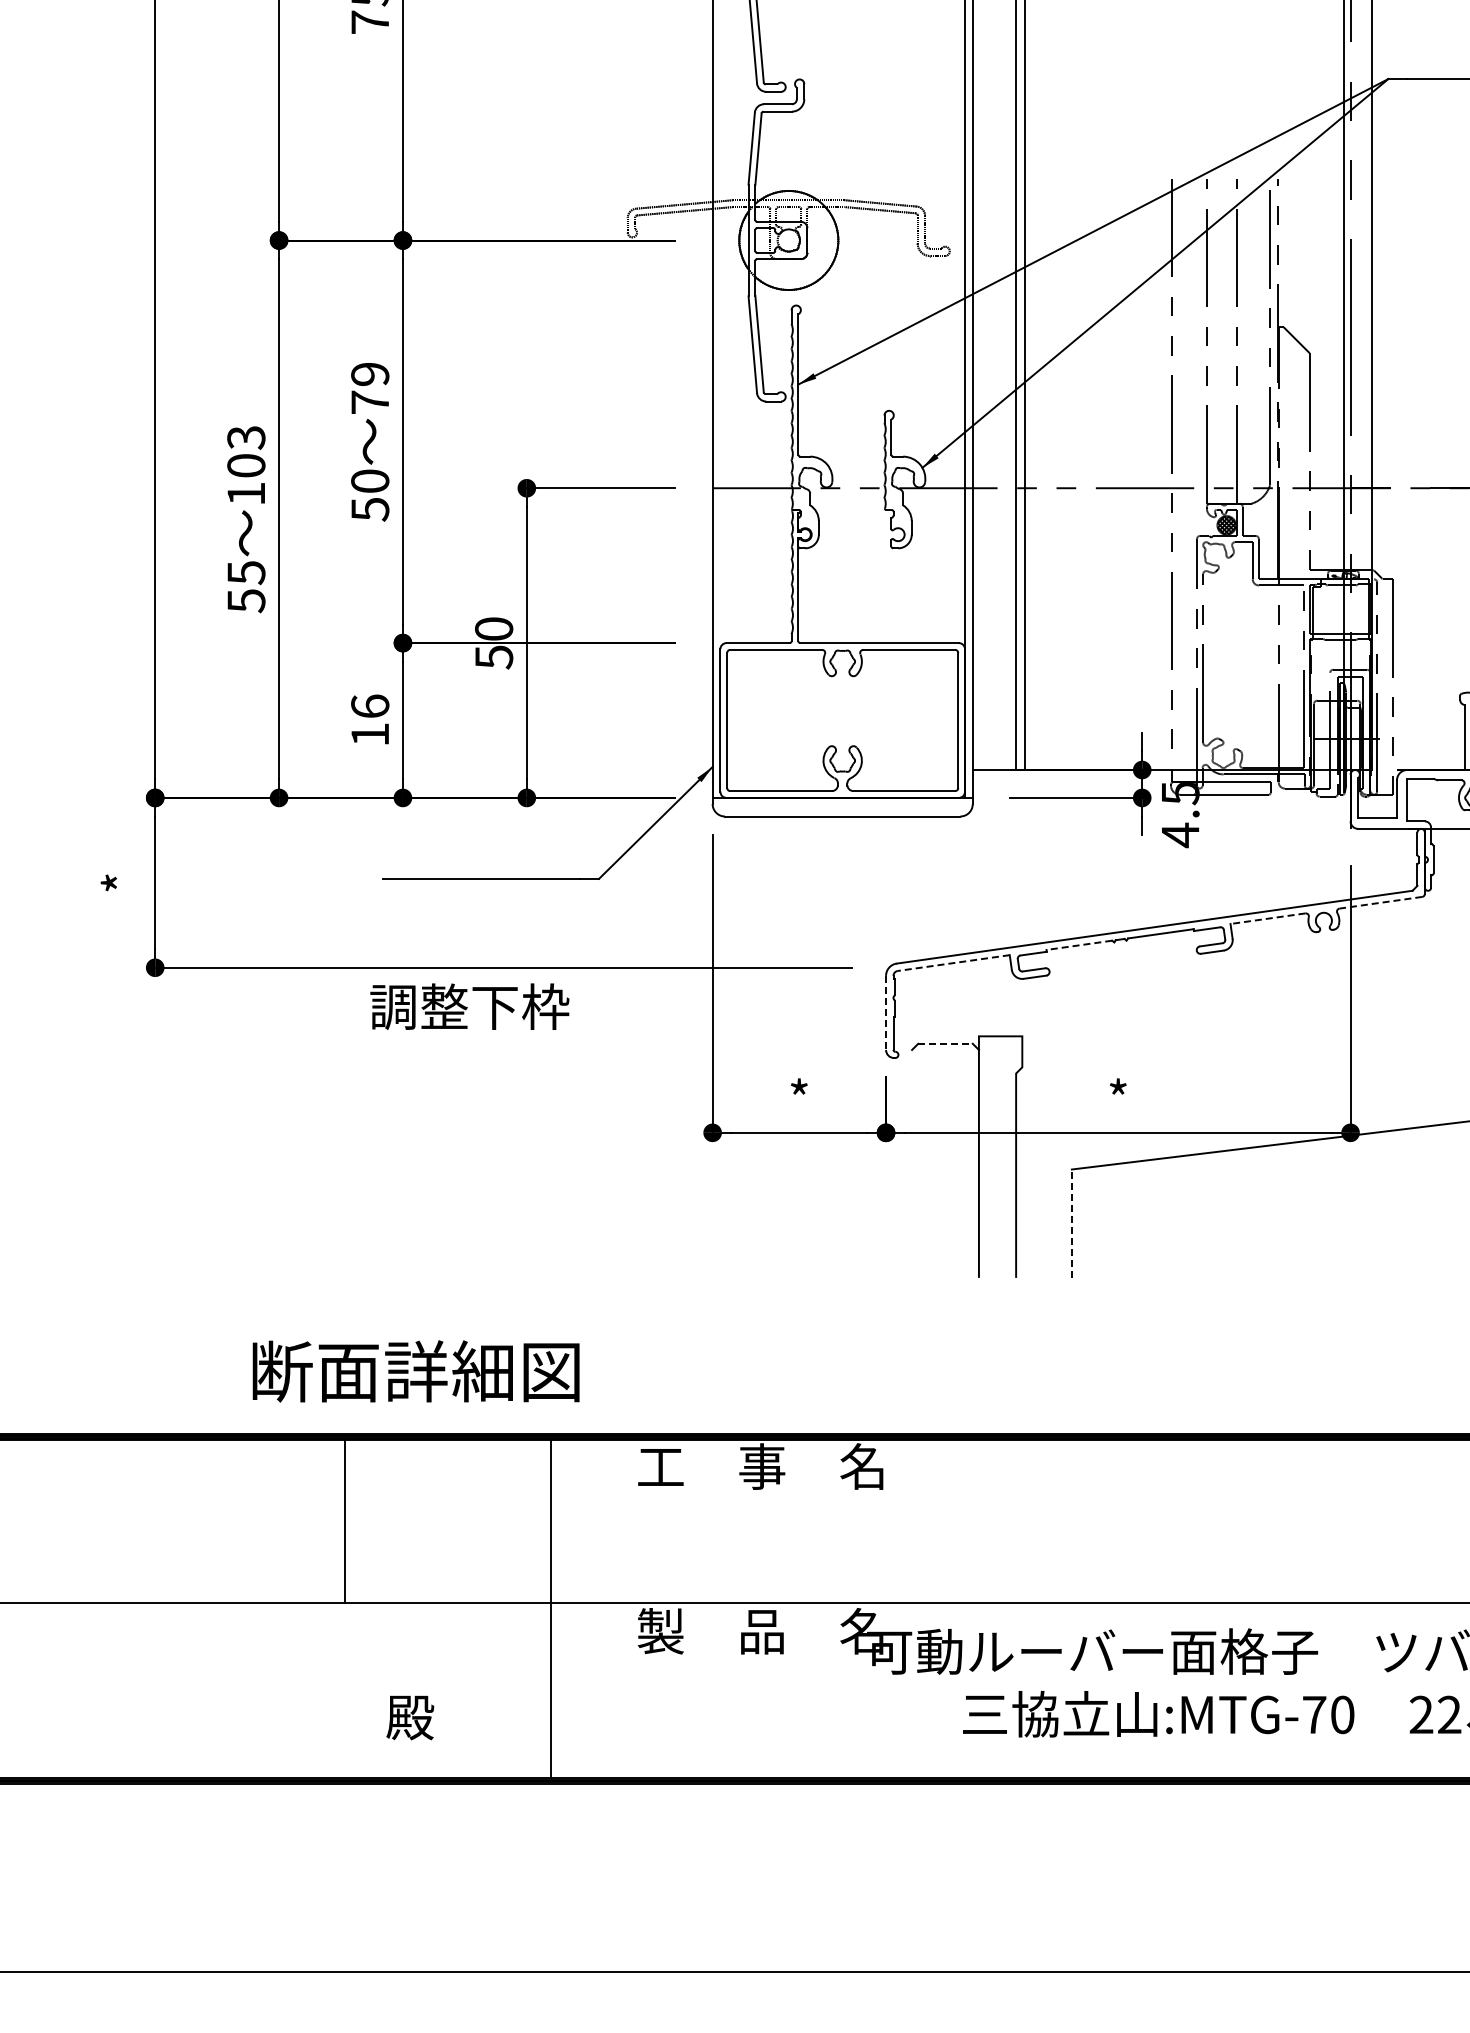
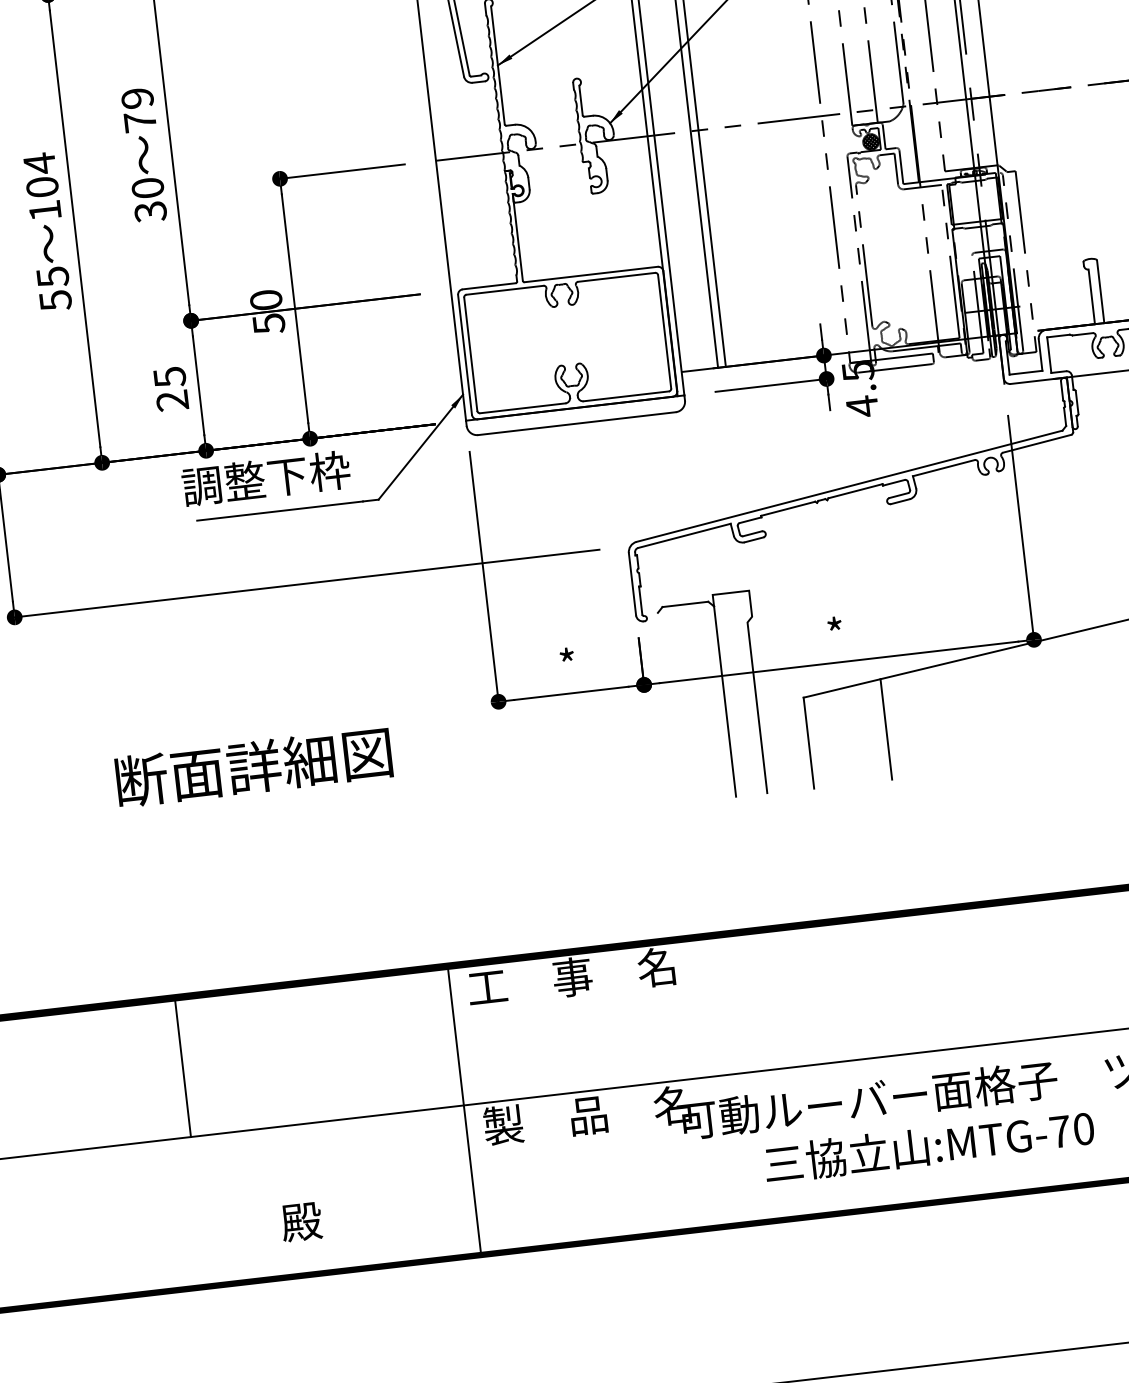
text: (246, 437) -> (39, 163), 103 -> 104
text: (369, 509) -> (150, 211), 50 -> 30
text: (370, 720) -> (171, 388), 16 -> 25
line: (1380, 902) -> (1036, 443), dashed -> solid
line: (1267, 918) -> (943, 468), dashed -> solid
line: (1078, 945) -> (787, 509), dashed -> solid
line: (953, 963) -> (684, 536), dashed -> solid
text: (469, 1006) -> (265, 478), moved
line: (886, 1013) -> (632, 584), dashed -> solid
line: (946, 1043) -> (686, 604), dashed -> solid
line: (1164, 1217) -> (886, 728), added
line: (1071, 1223) -> (808, 743), dashed -> solid
text: (415, 1371) -> (253, 767), moved
line: (344, 1521) -> (182, 1068), moved
line: (550, 1609) -> (464, 1111), moved

